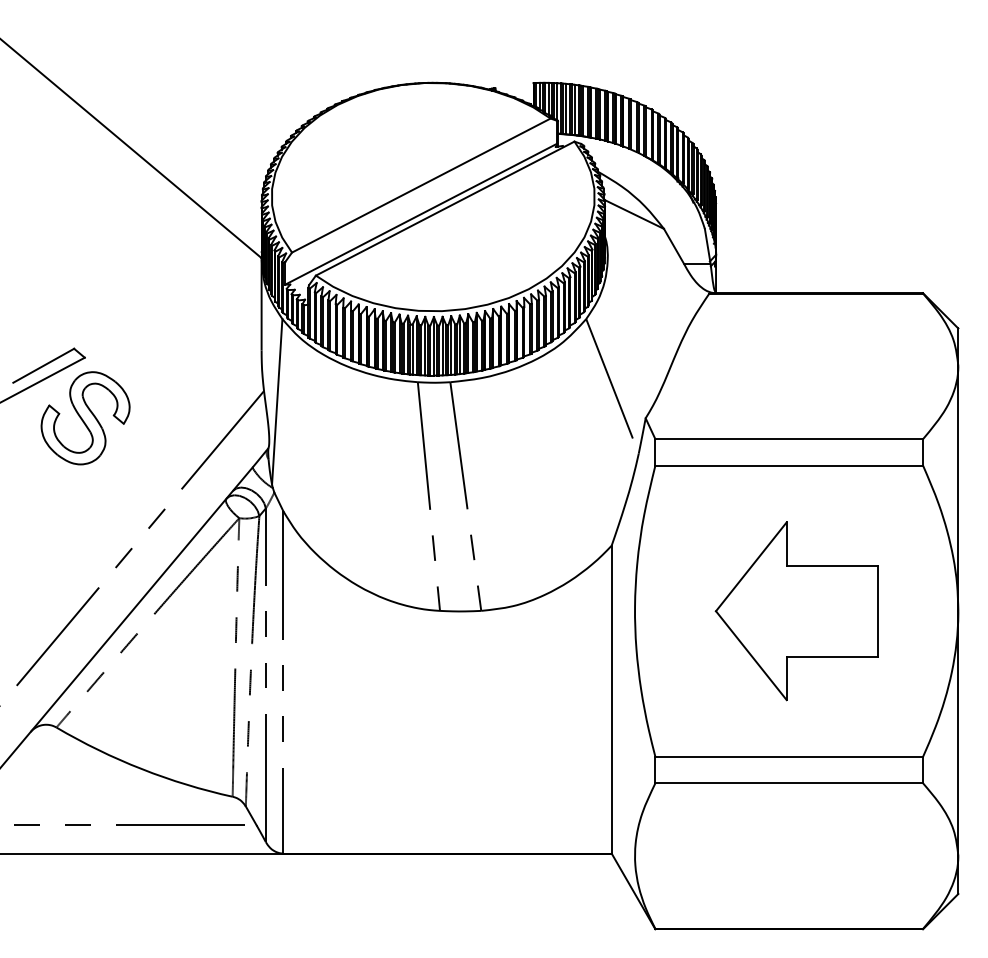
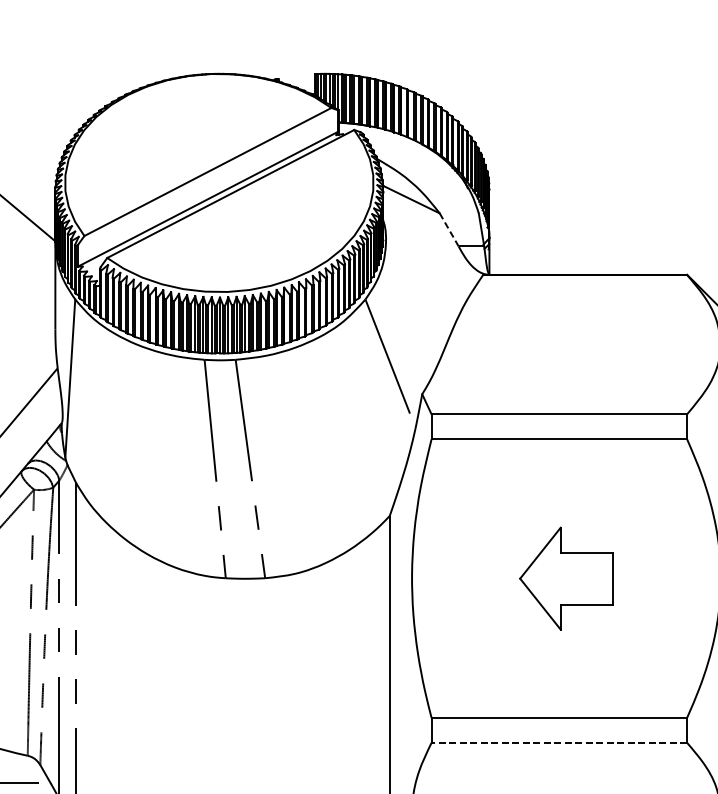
line: (673, 246) -> (448, 230), solid -> dashed
part: (796, 611) -> (566, 578), size x0.6
line: (789, 783) -> (559, 743), solid -> dashed

